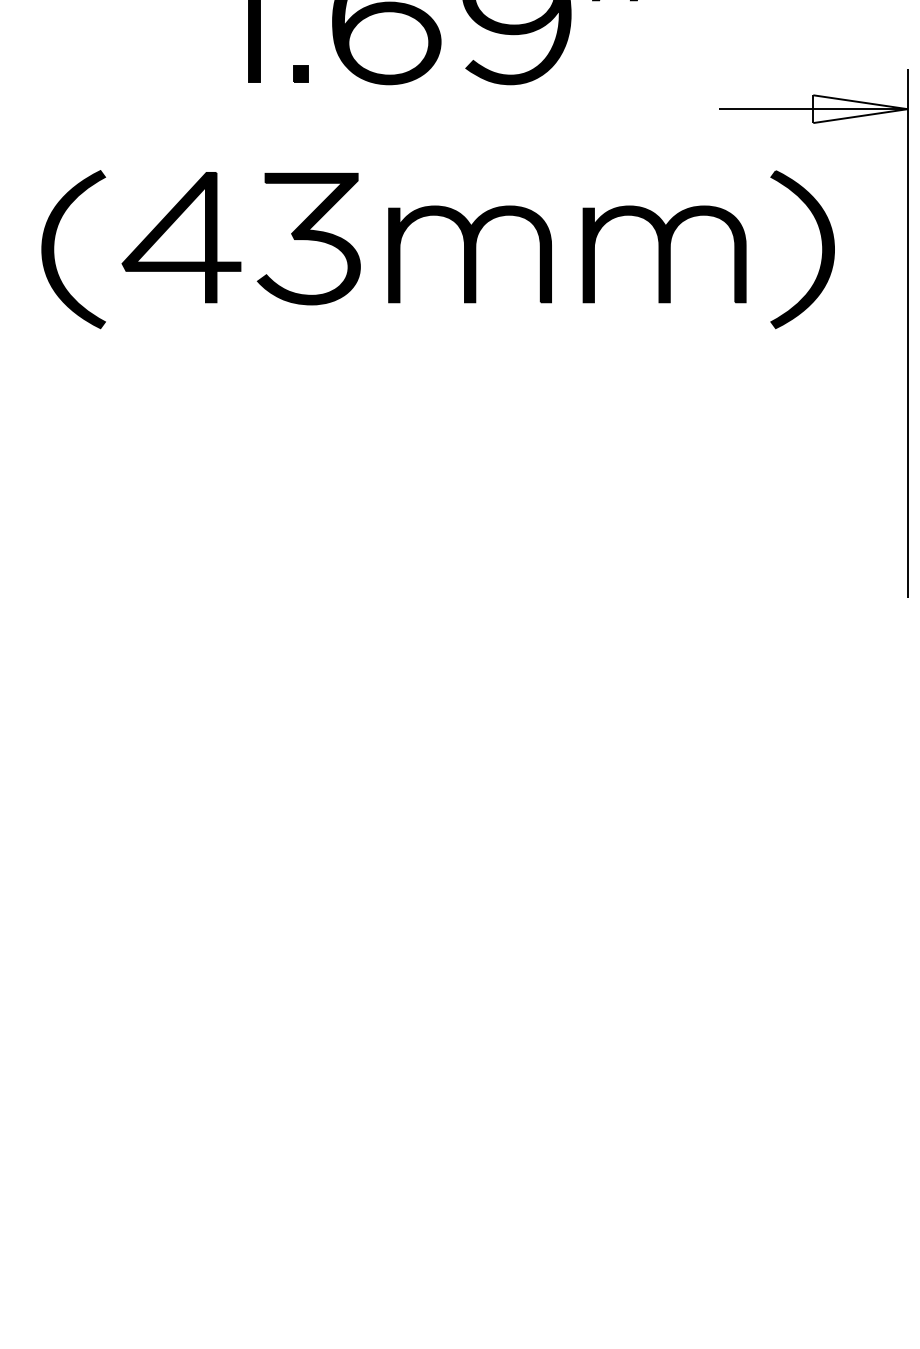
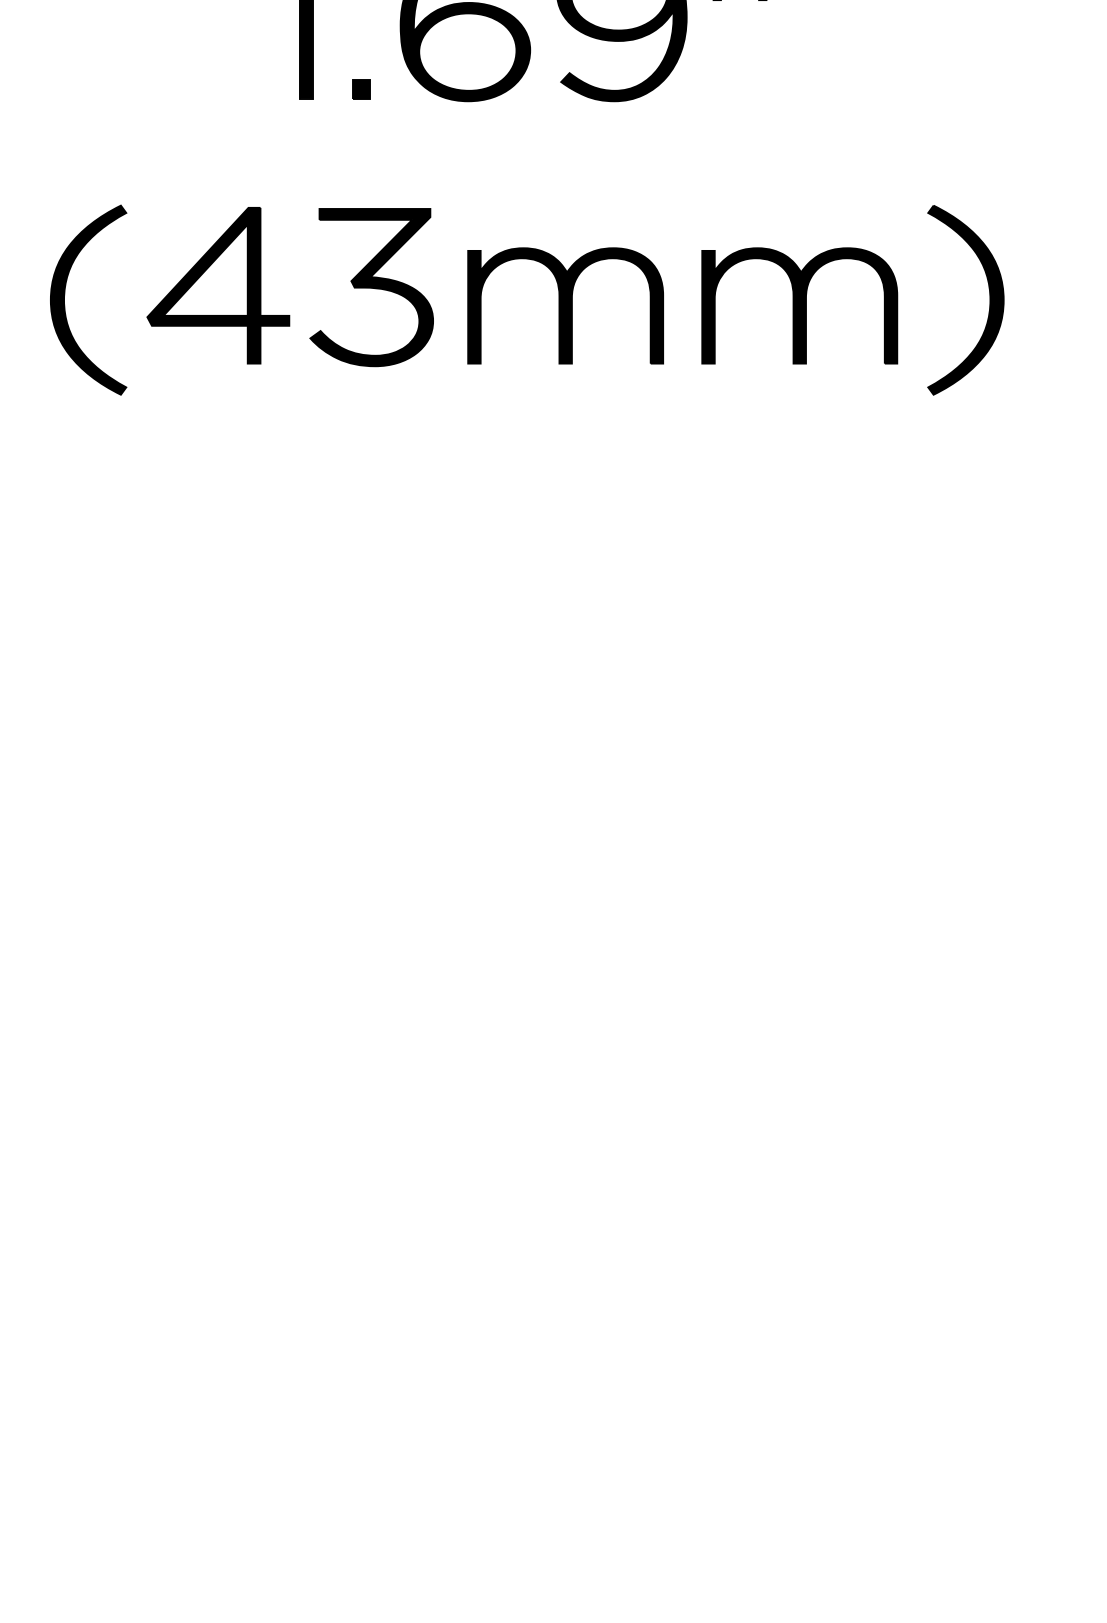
part: (907, 333) -> (1092, 401), removed

